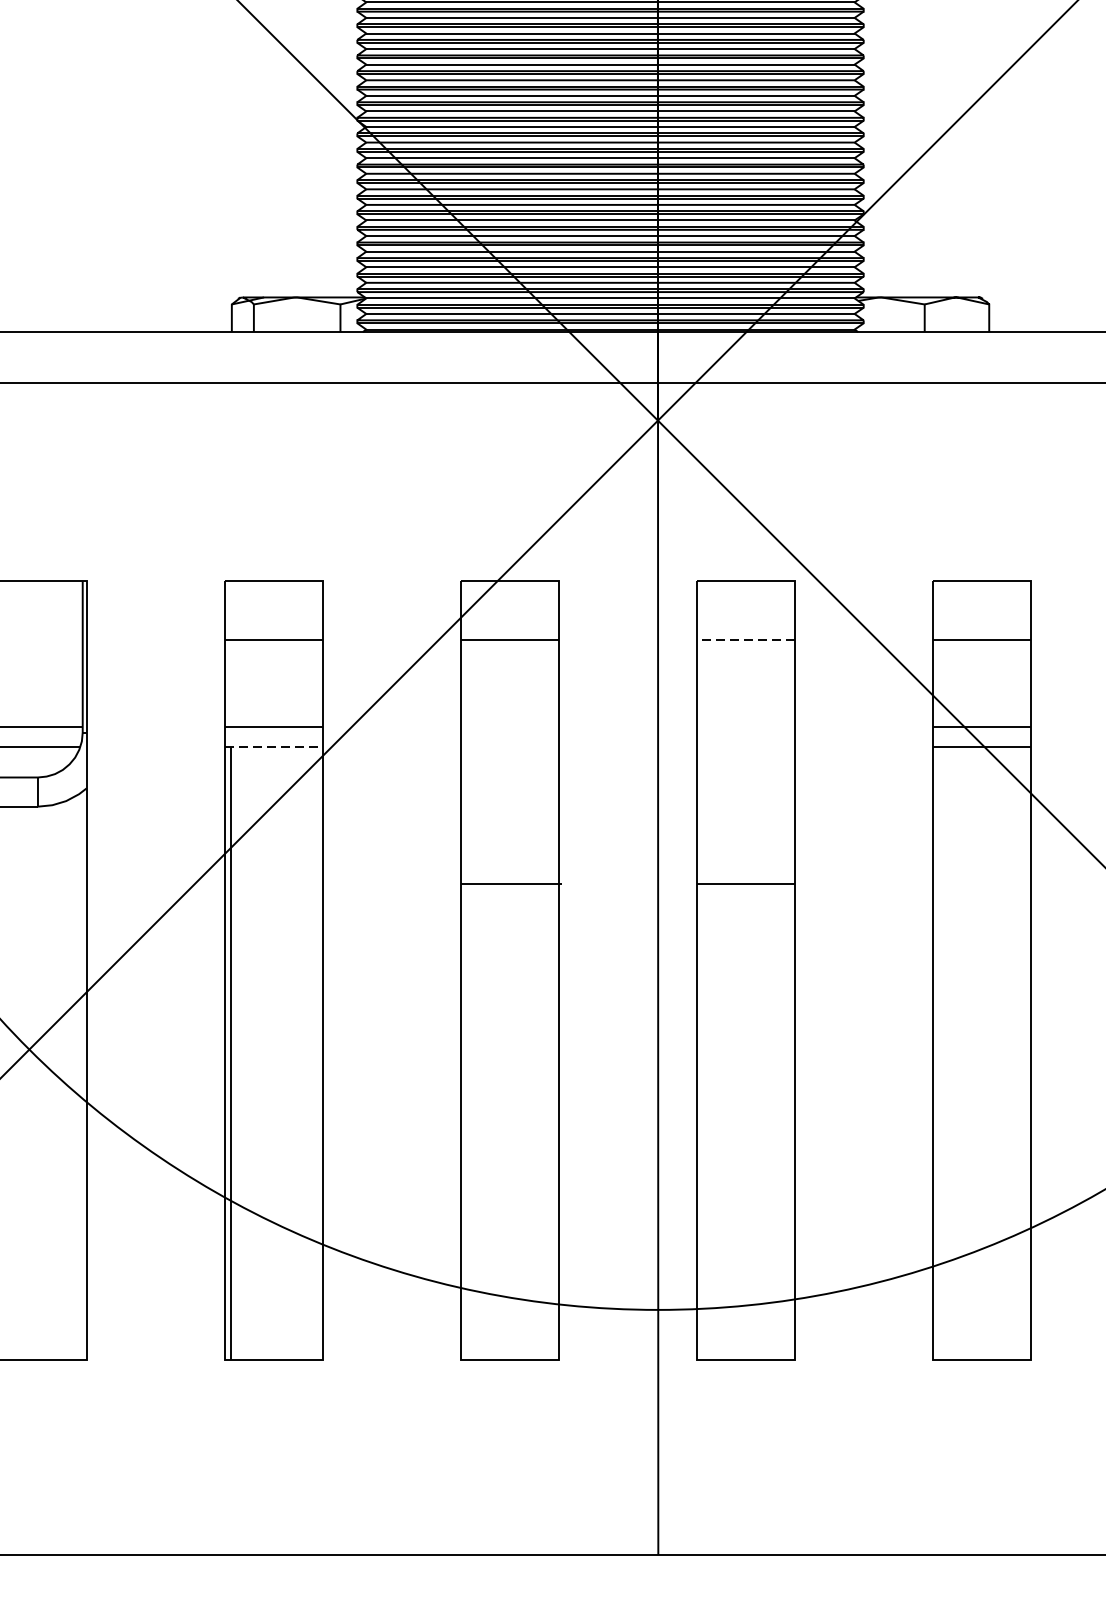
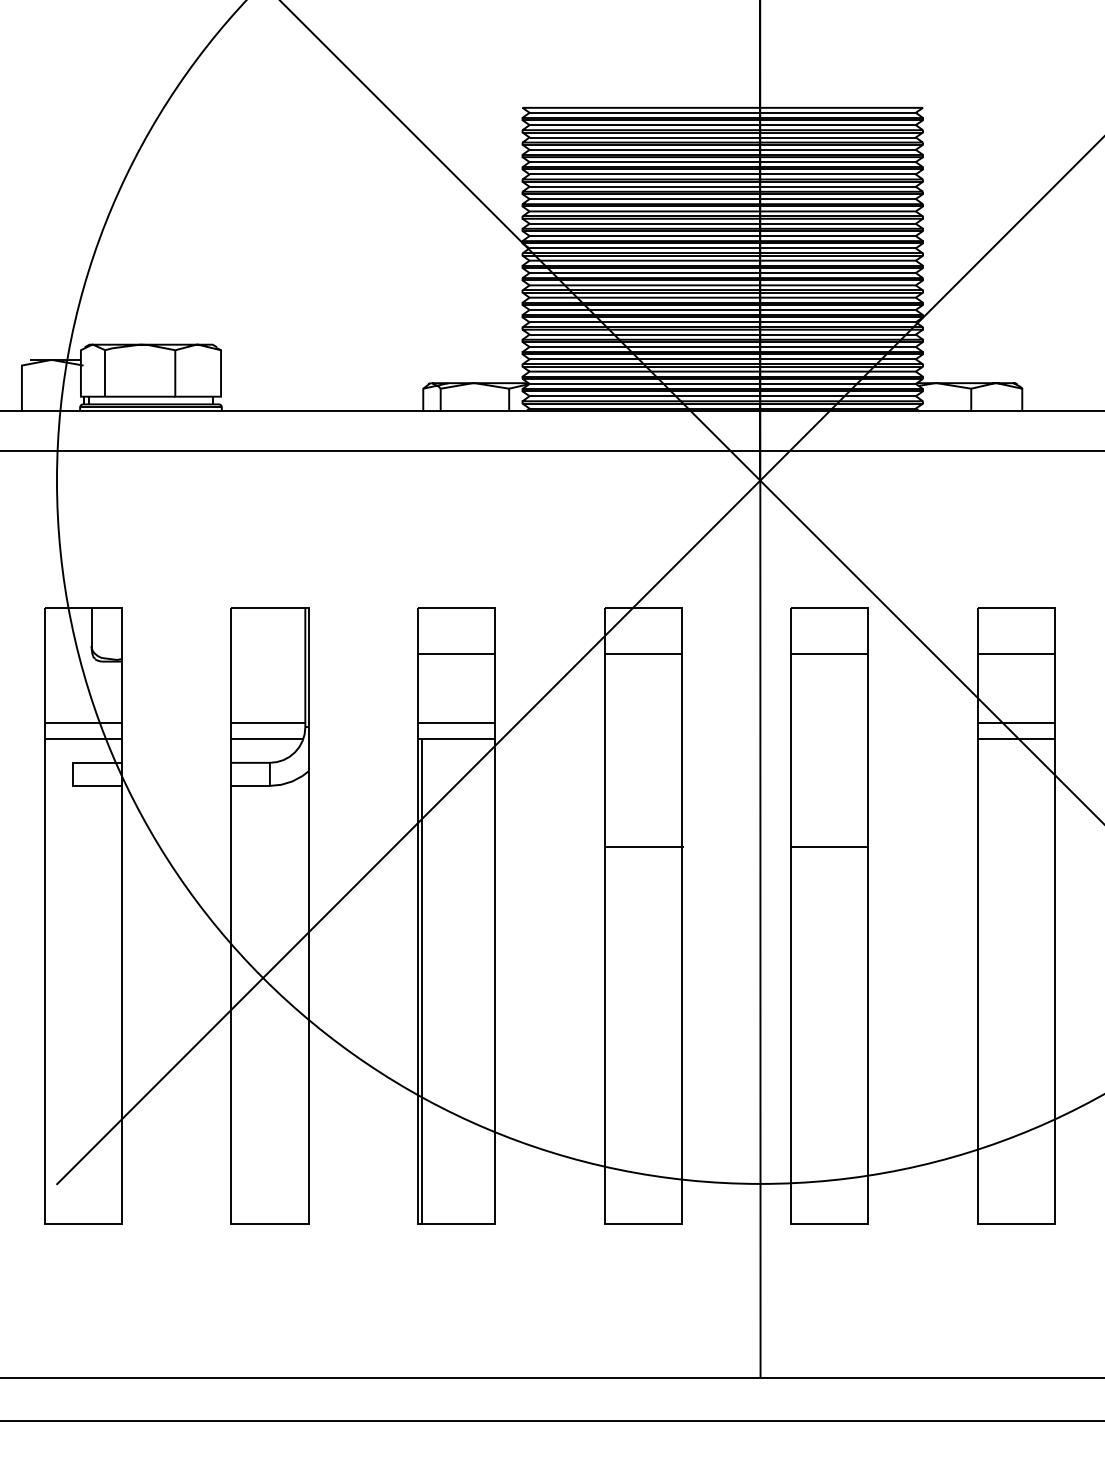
line: (745, 639) -> (829, 653), dashed -> solid
line: (273, 746) -> (456, 738), dashed -> solid

